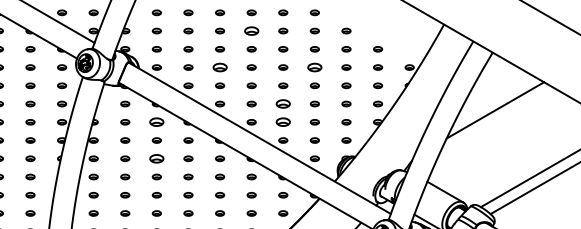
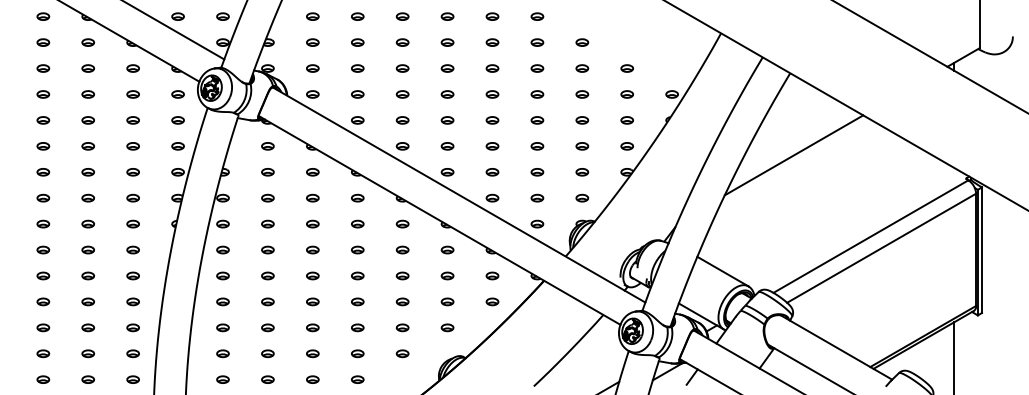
part: (251, 30) -> (447, 42), size x0.62
part: (219, 67) -> (402, 94), size x0.62
part: (314, 67) -> (537, 94), size x0.62
part: (283, 104) -> (492, 146), size x0.62
part: (156, 122) -> (312, 172), size x0.62
part: (283, 122) -> (492, 172), size x0.62
part: (156, 158) -> (312, 223), size x0.62

